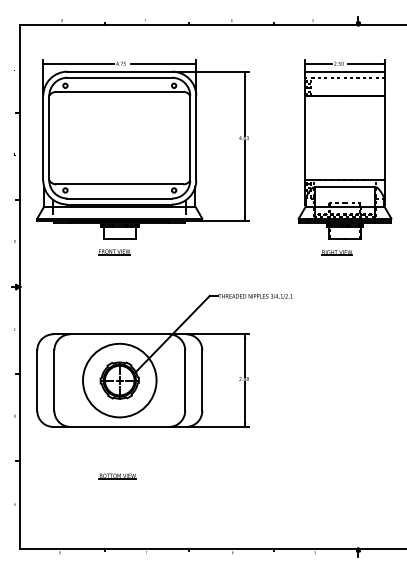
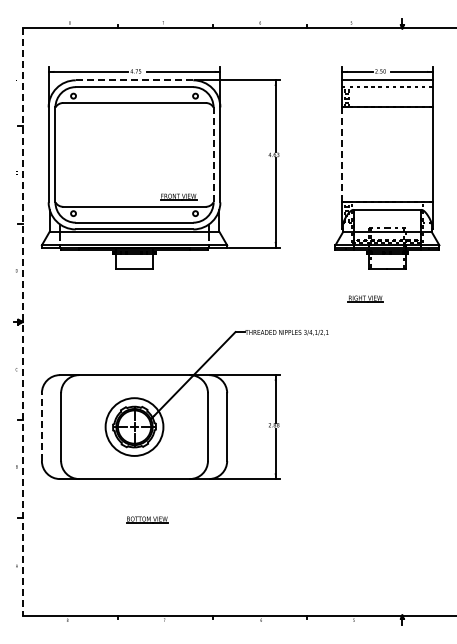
line: (119, 71) -> (134, 80), solid -> dashed
line: (190, 137) -> (213, 154), solid -> dashed
line: (305, 137) -> (342, 154), solid -> dashed
part: (114, 251) -> (178, 196), moved
part: (337, 252) -> (365, 298), moved
line: (19, 286) -> (22, 321), solid -> dashed
line: (36, 380) -> (41, 427), solid -> dashed
circle: (119, 380) -> (134, 426), size x0.7
part: (117, 476) -> (147, 519), moved

